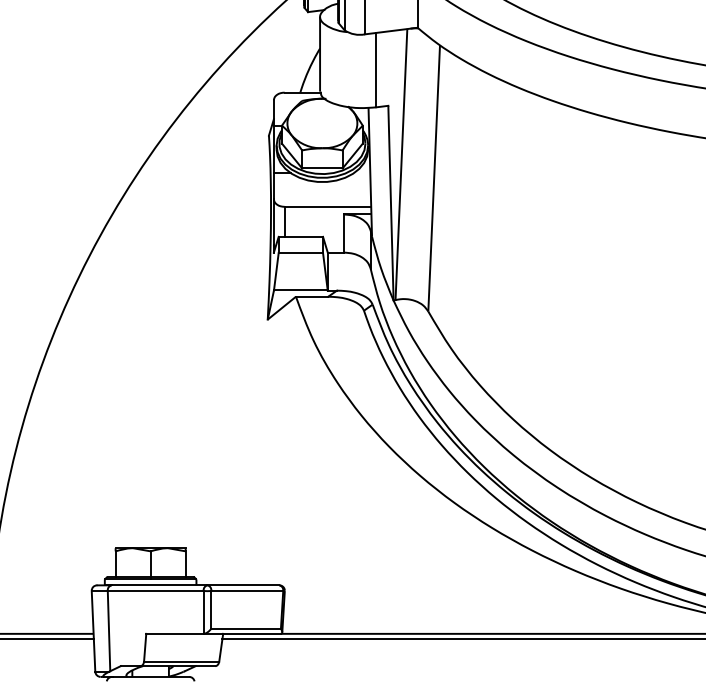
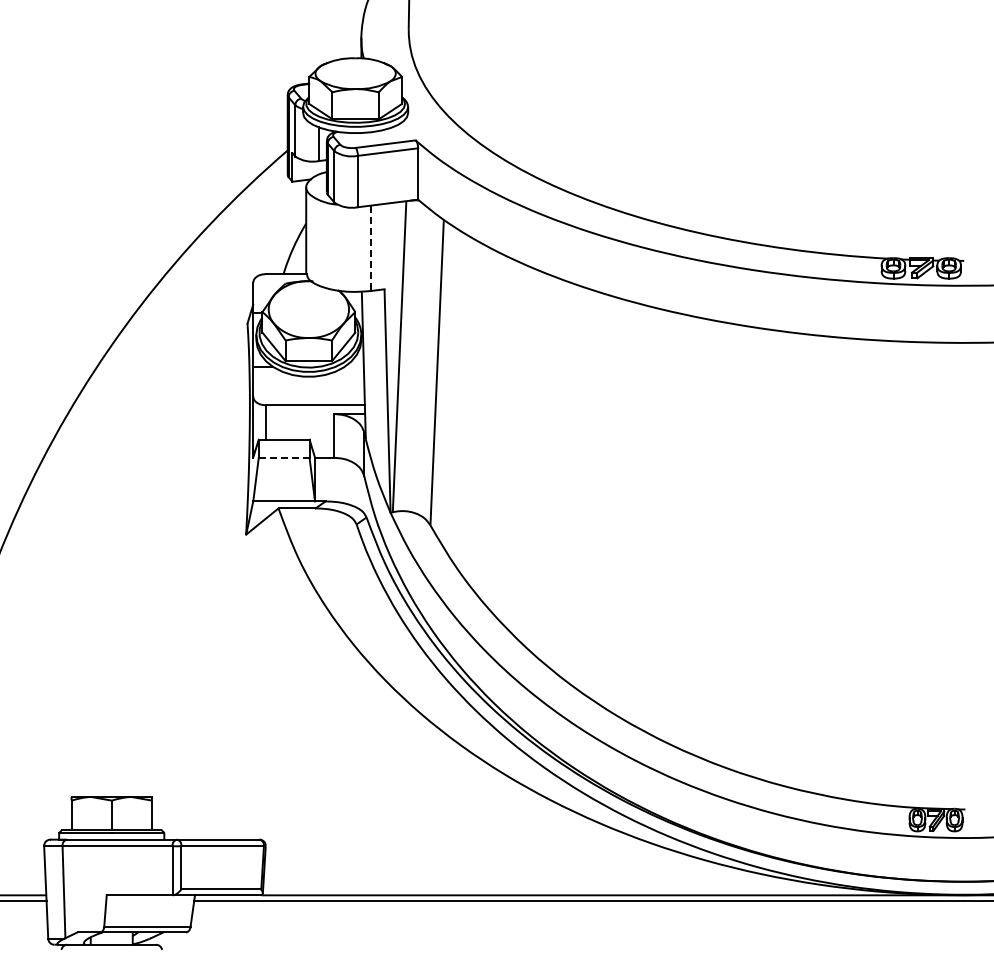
line: (376, 70) -> (370, 248), solid -> dashed
line: (300, 253) -> (283, 458), solid -> dashed

